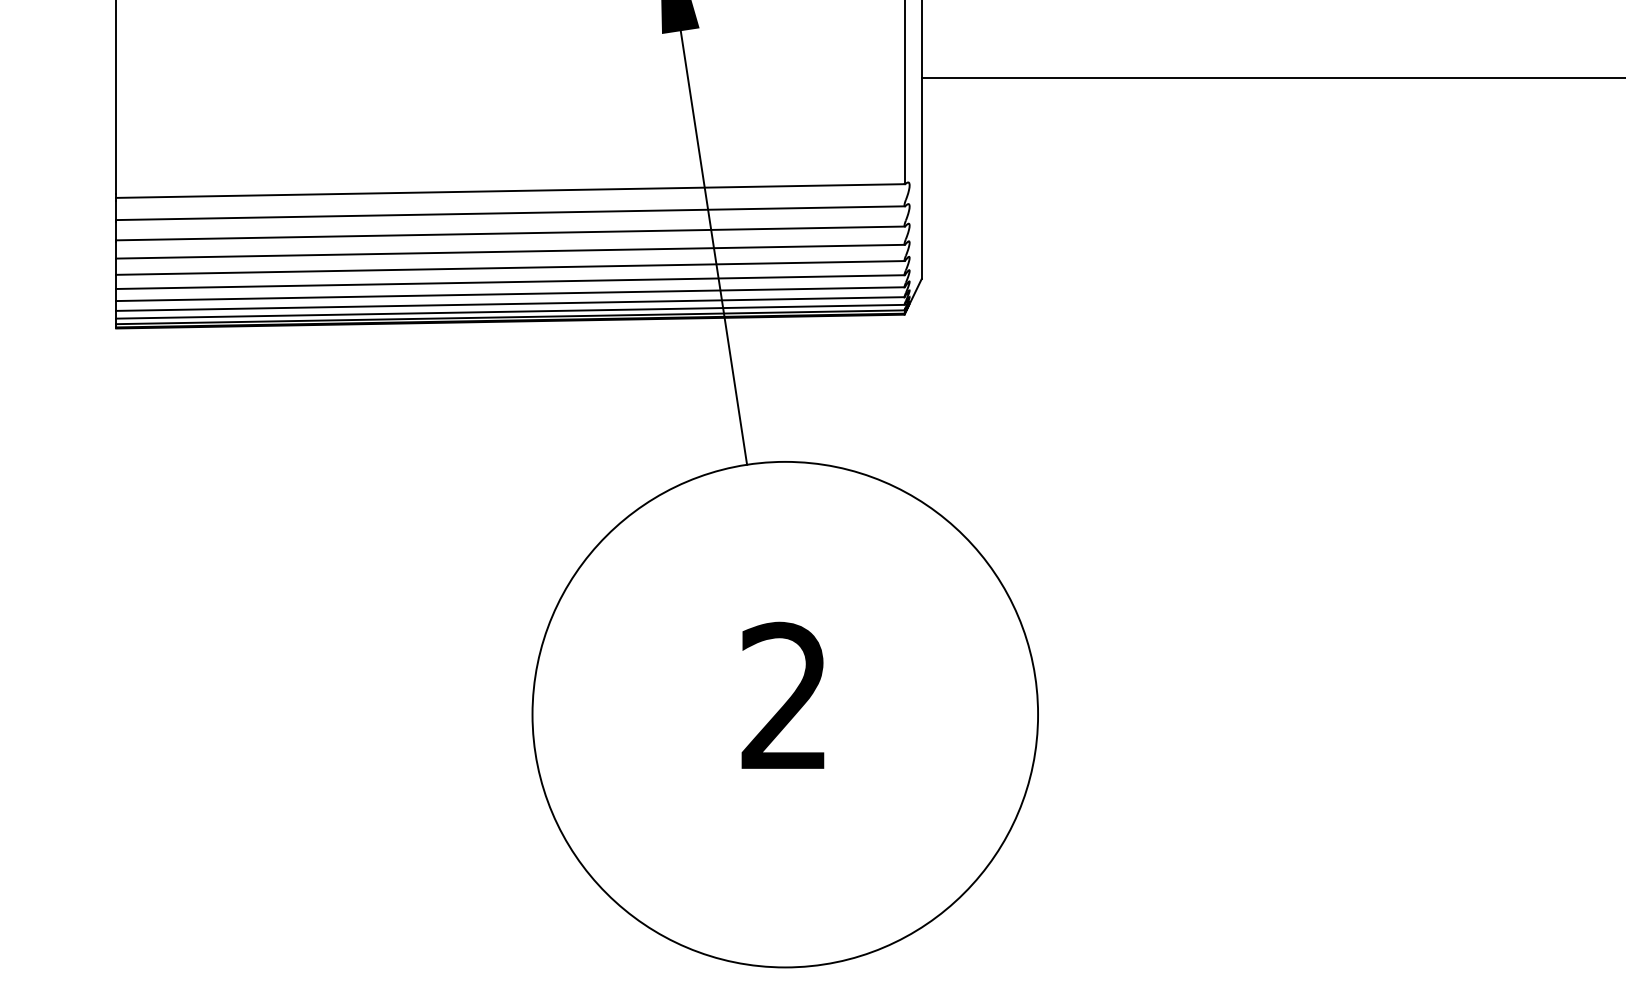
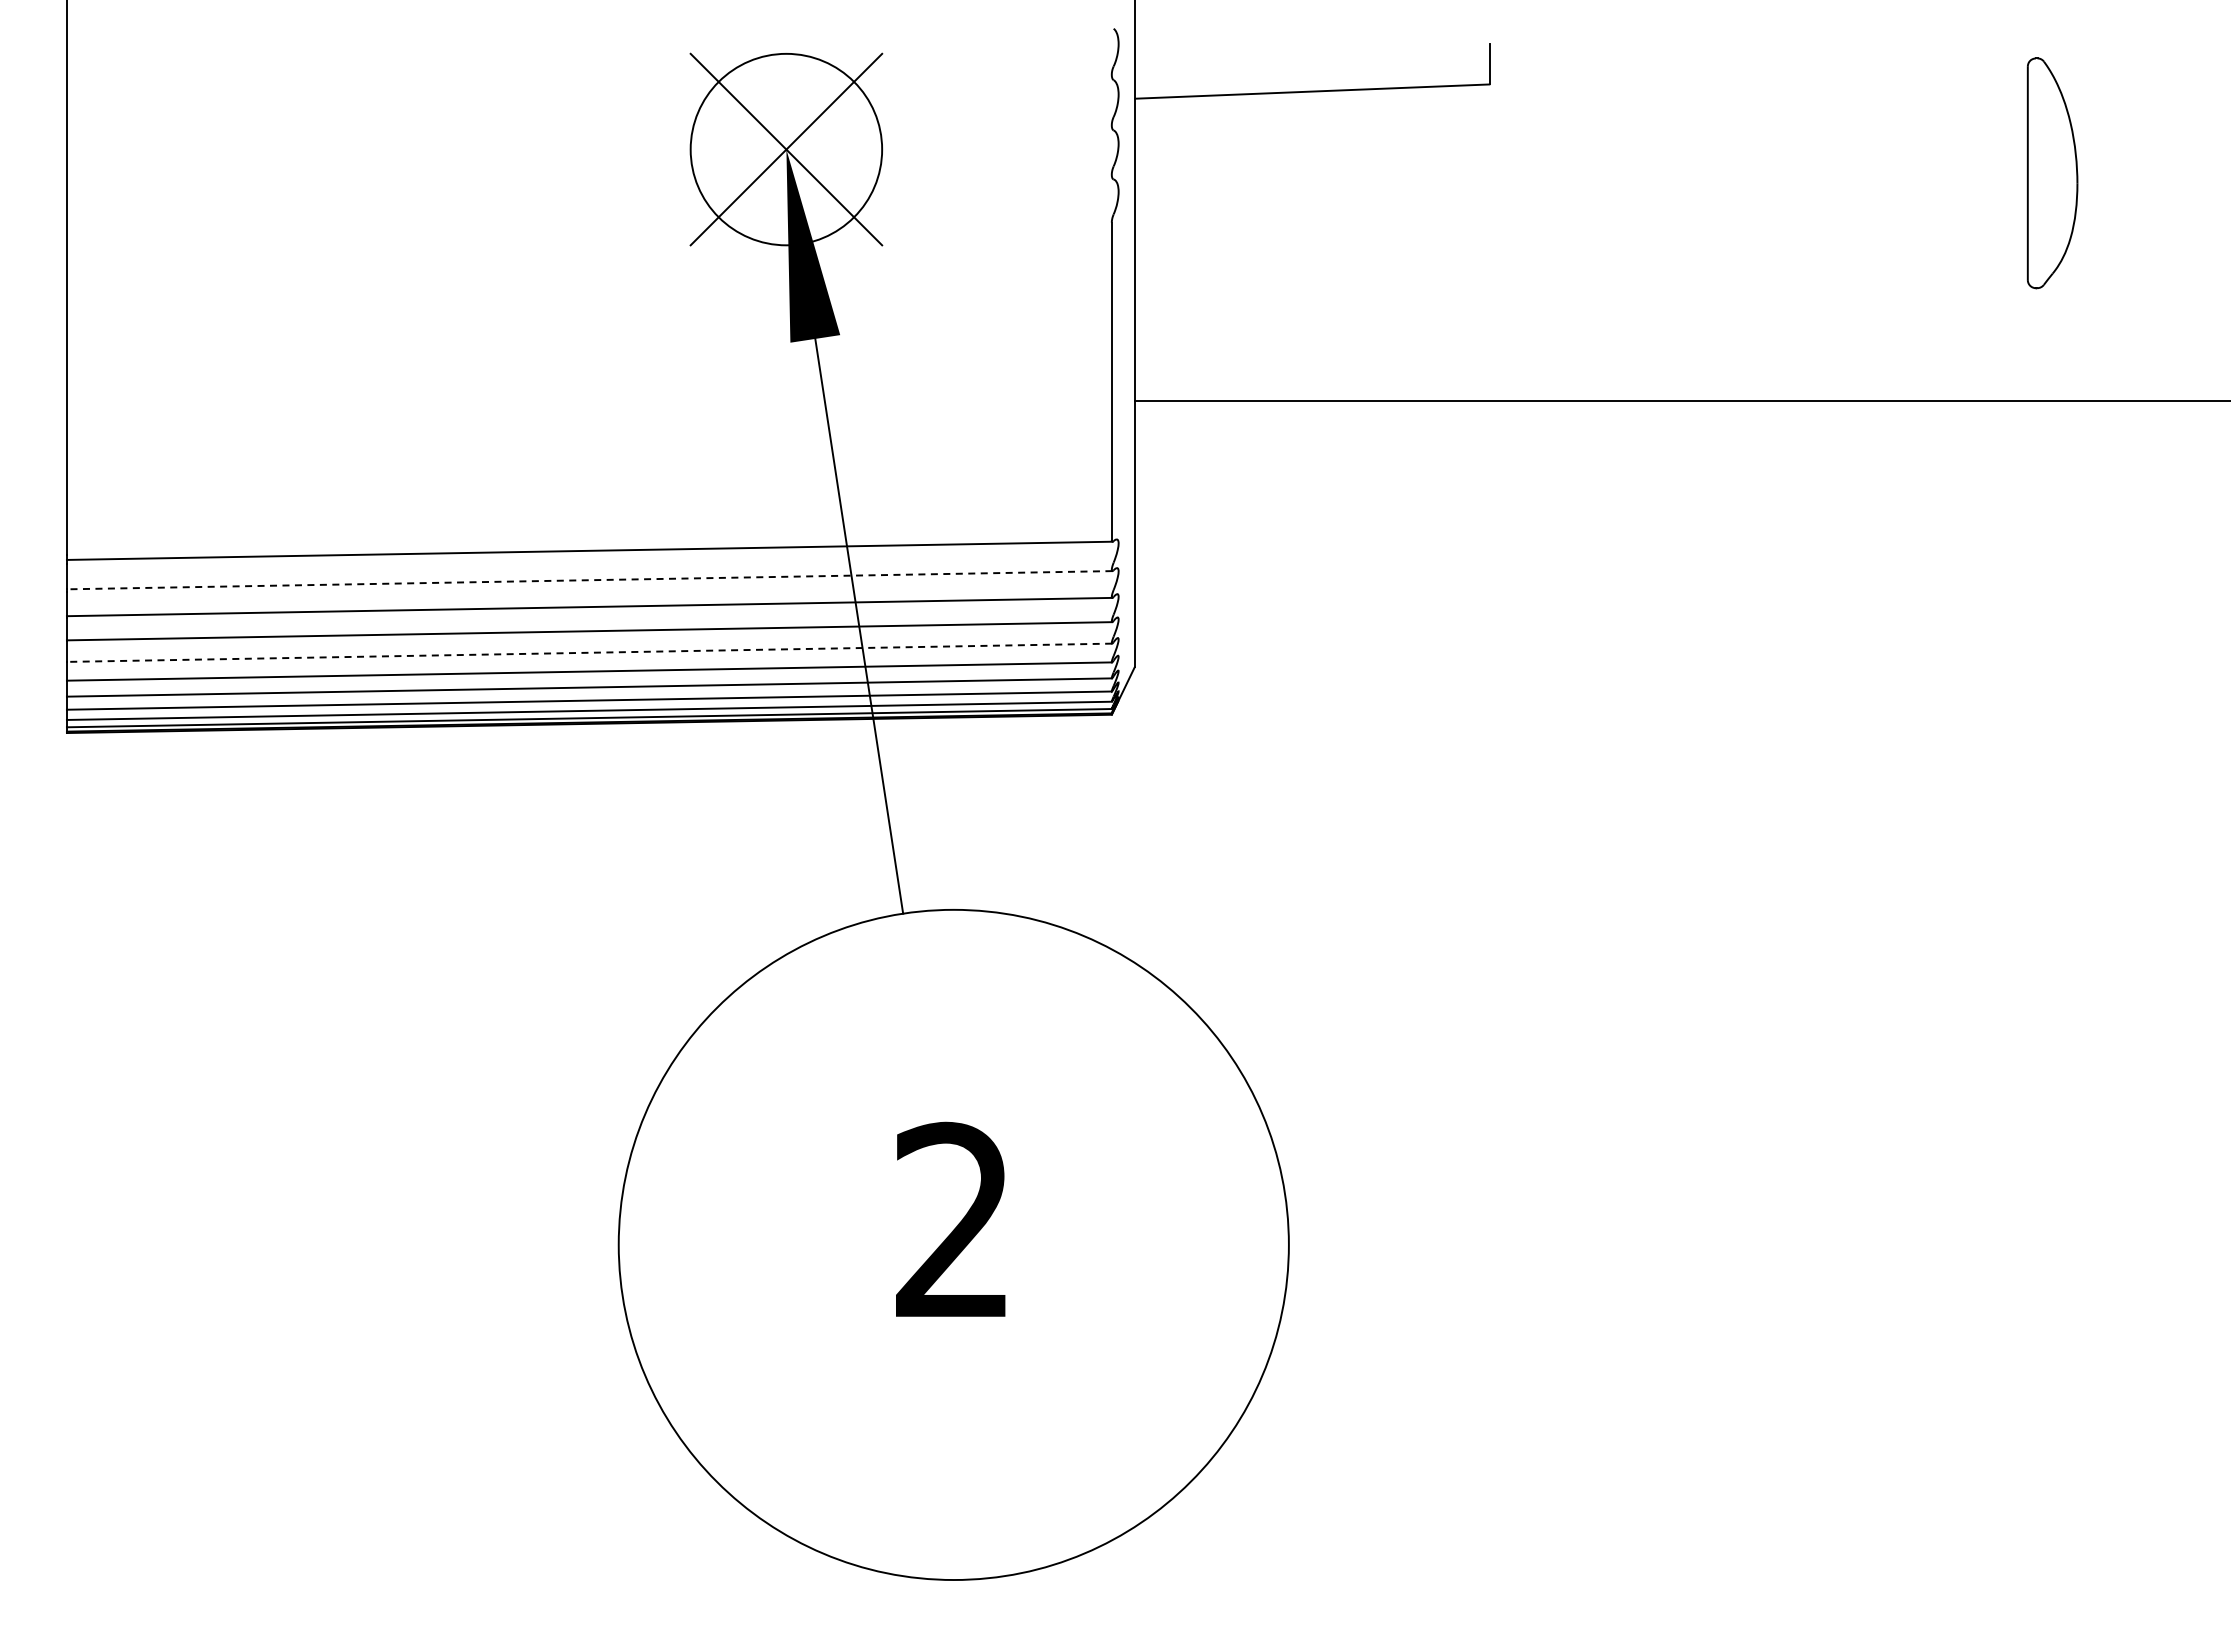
line: (510, 213) -> (589, 580), solid -> dashed
line: (510, 267) -> (589, 652), solid -> dashed

